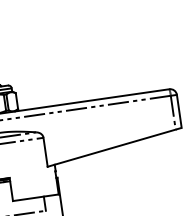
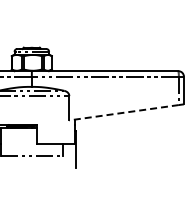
line: (110, 148) -> (123, 112), solid -> dashed

